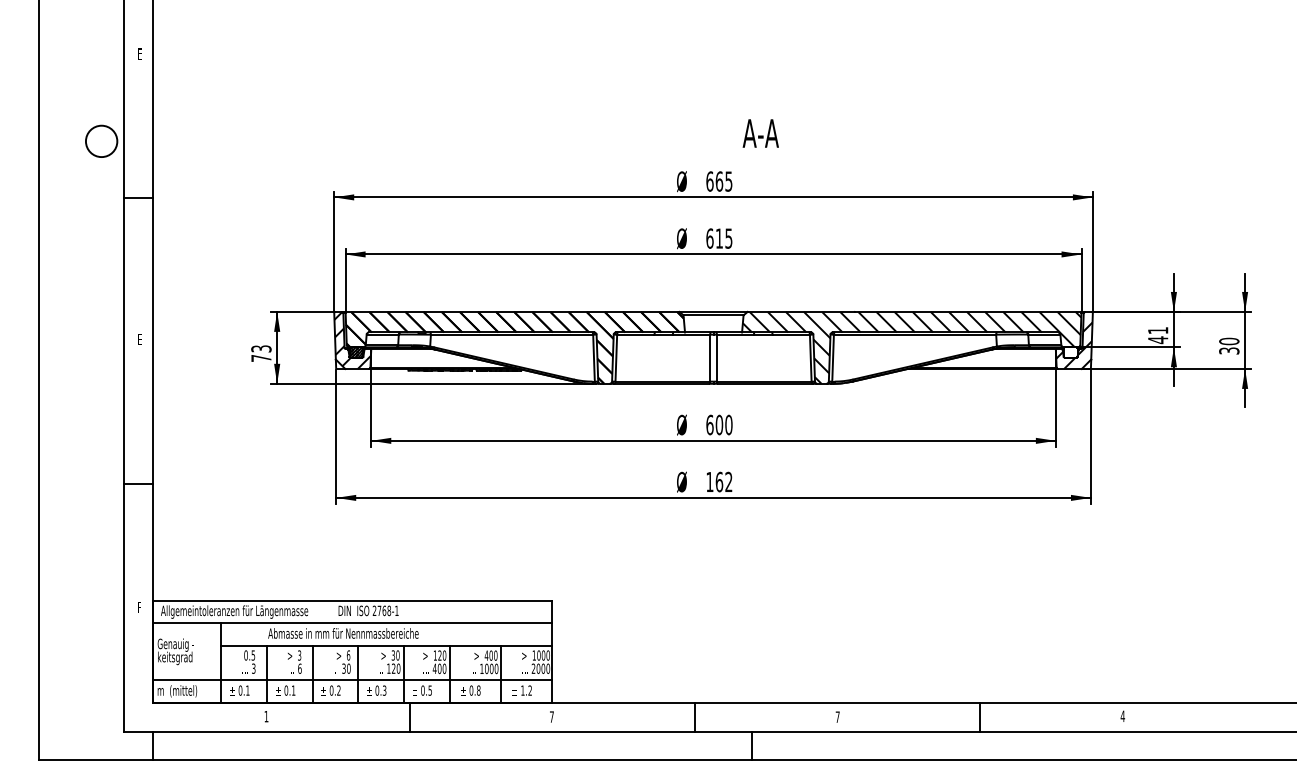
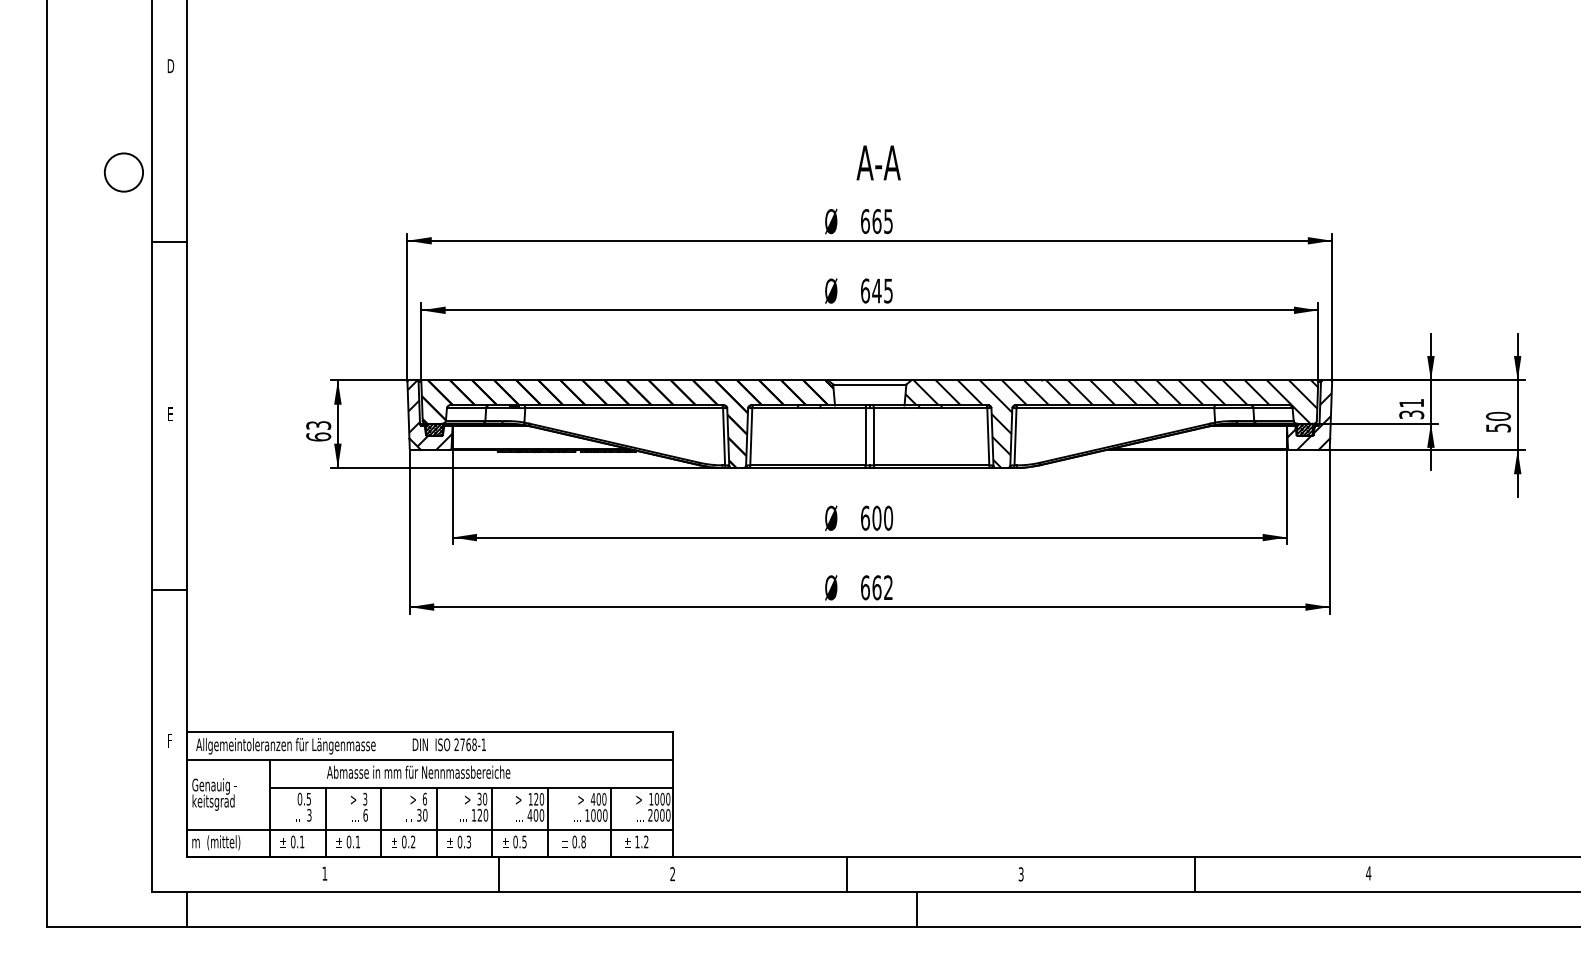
text: (139, 53) -> (170, 65), E -> D
text: (760, 133) -> (878, 162), moved
text: (719, 238) -> (877, 290), 615 -> 645
text: (1157, 340) -> (1410, 415), 41 -> 31
text: (1228, 350) -> (1497, 427), 30 -> 50
hatch: (1070, 352) -> (1304, 429), added
text: (261, 357) -> (318, 435), 73 -> 63
text: (709, 481) -> (864, 587), 162 -> 662
text: (551, 716) -> (672, 873), 7 -> 2
text: (837, 717) -> (1020, 874), 7 -> 3

